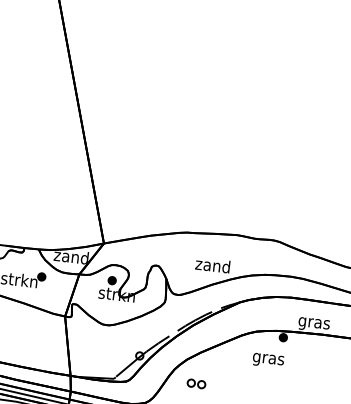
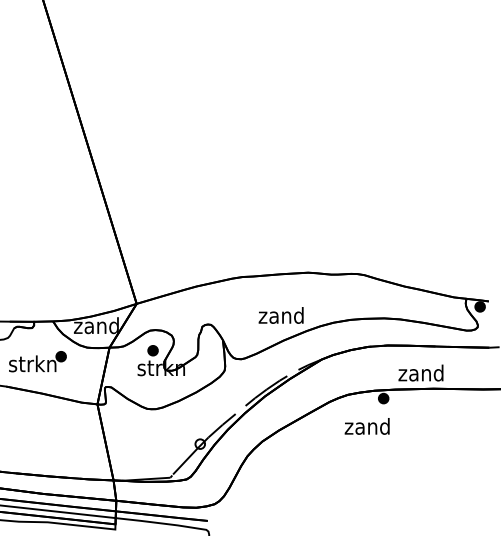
text: (313, 322) -> (420, 374), gras -> zand
text: (267, 358) -> (366, 428), gras -> zand
part: (196, 383) -> (277, 471), removed

